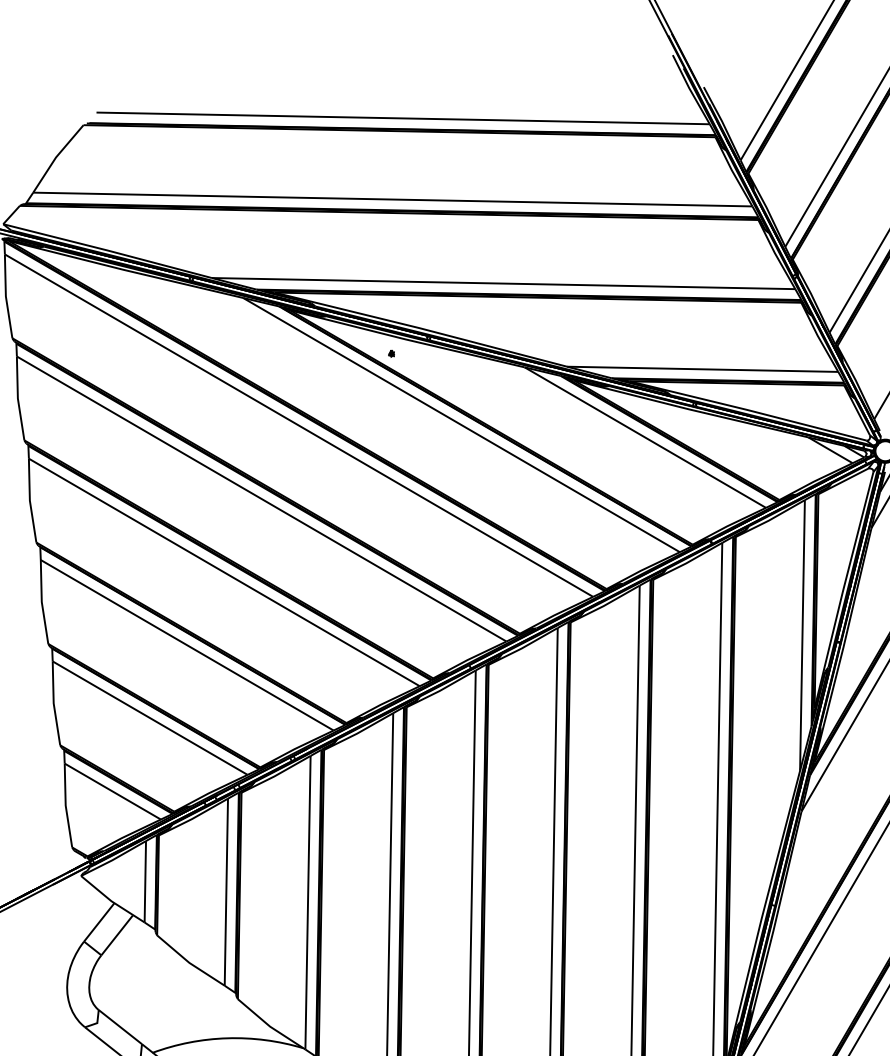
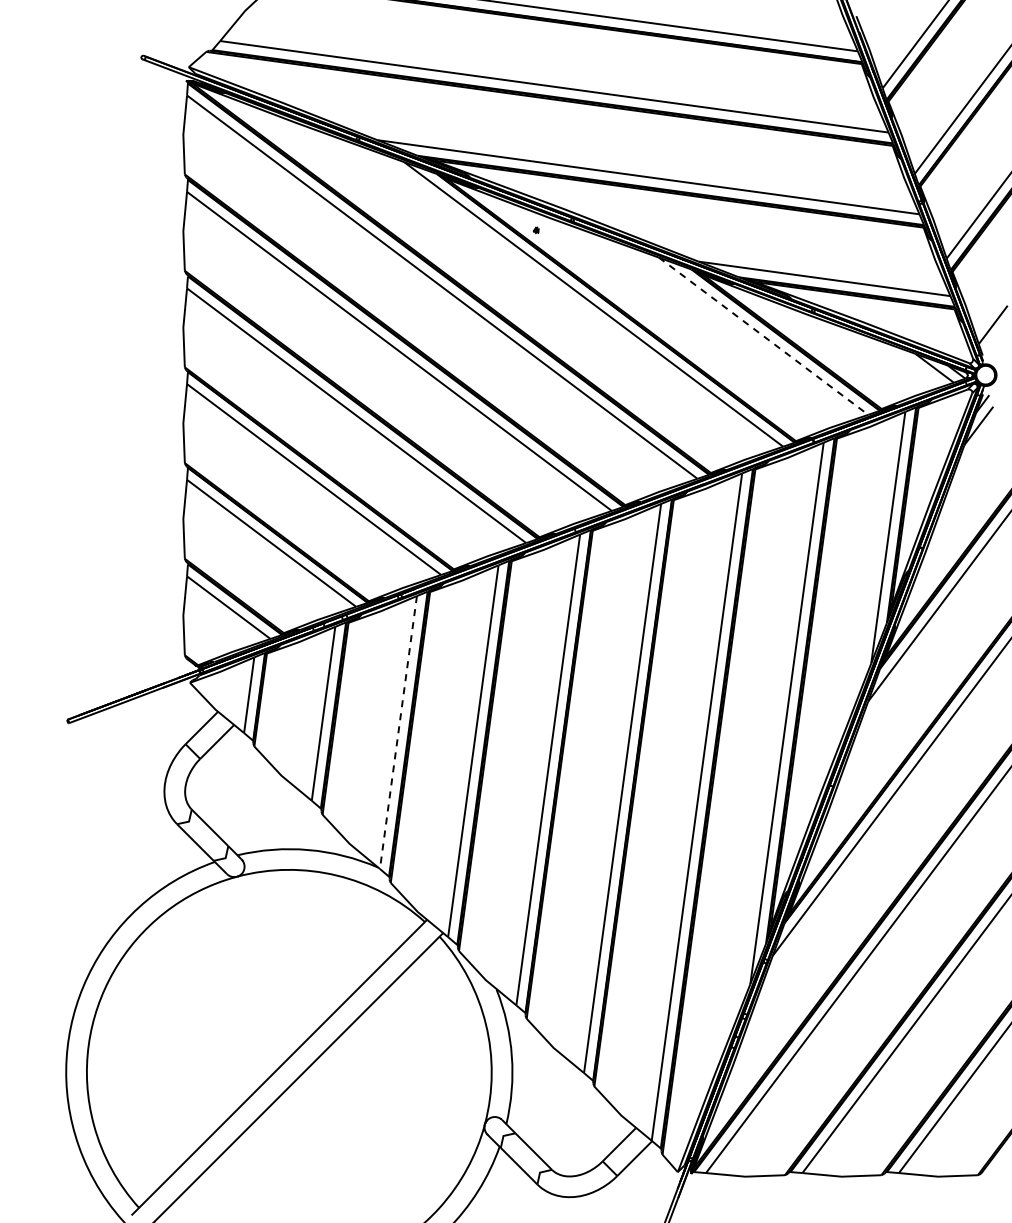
line: (645, 437) -> (763, 336), solid -> dashed
line: (308, 902) -> (398, 732), solid -> dashed

